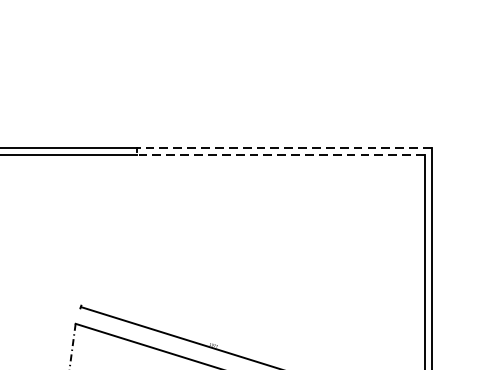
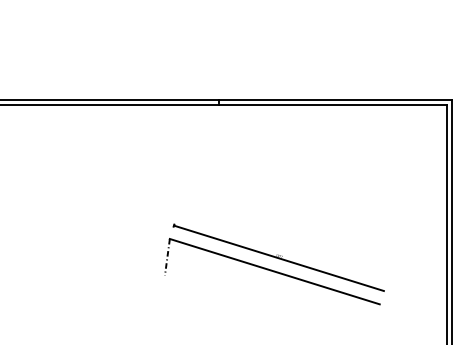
line: (284, 147) -> (335, 99), dashed -> solid
line: (280, 155) -> (332, 105), dashed -> solid

